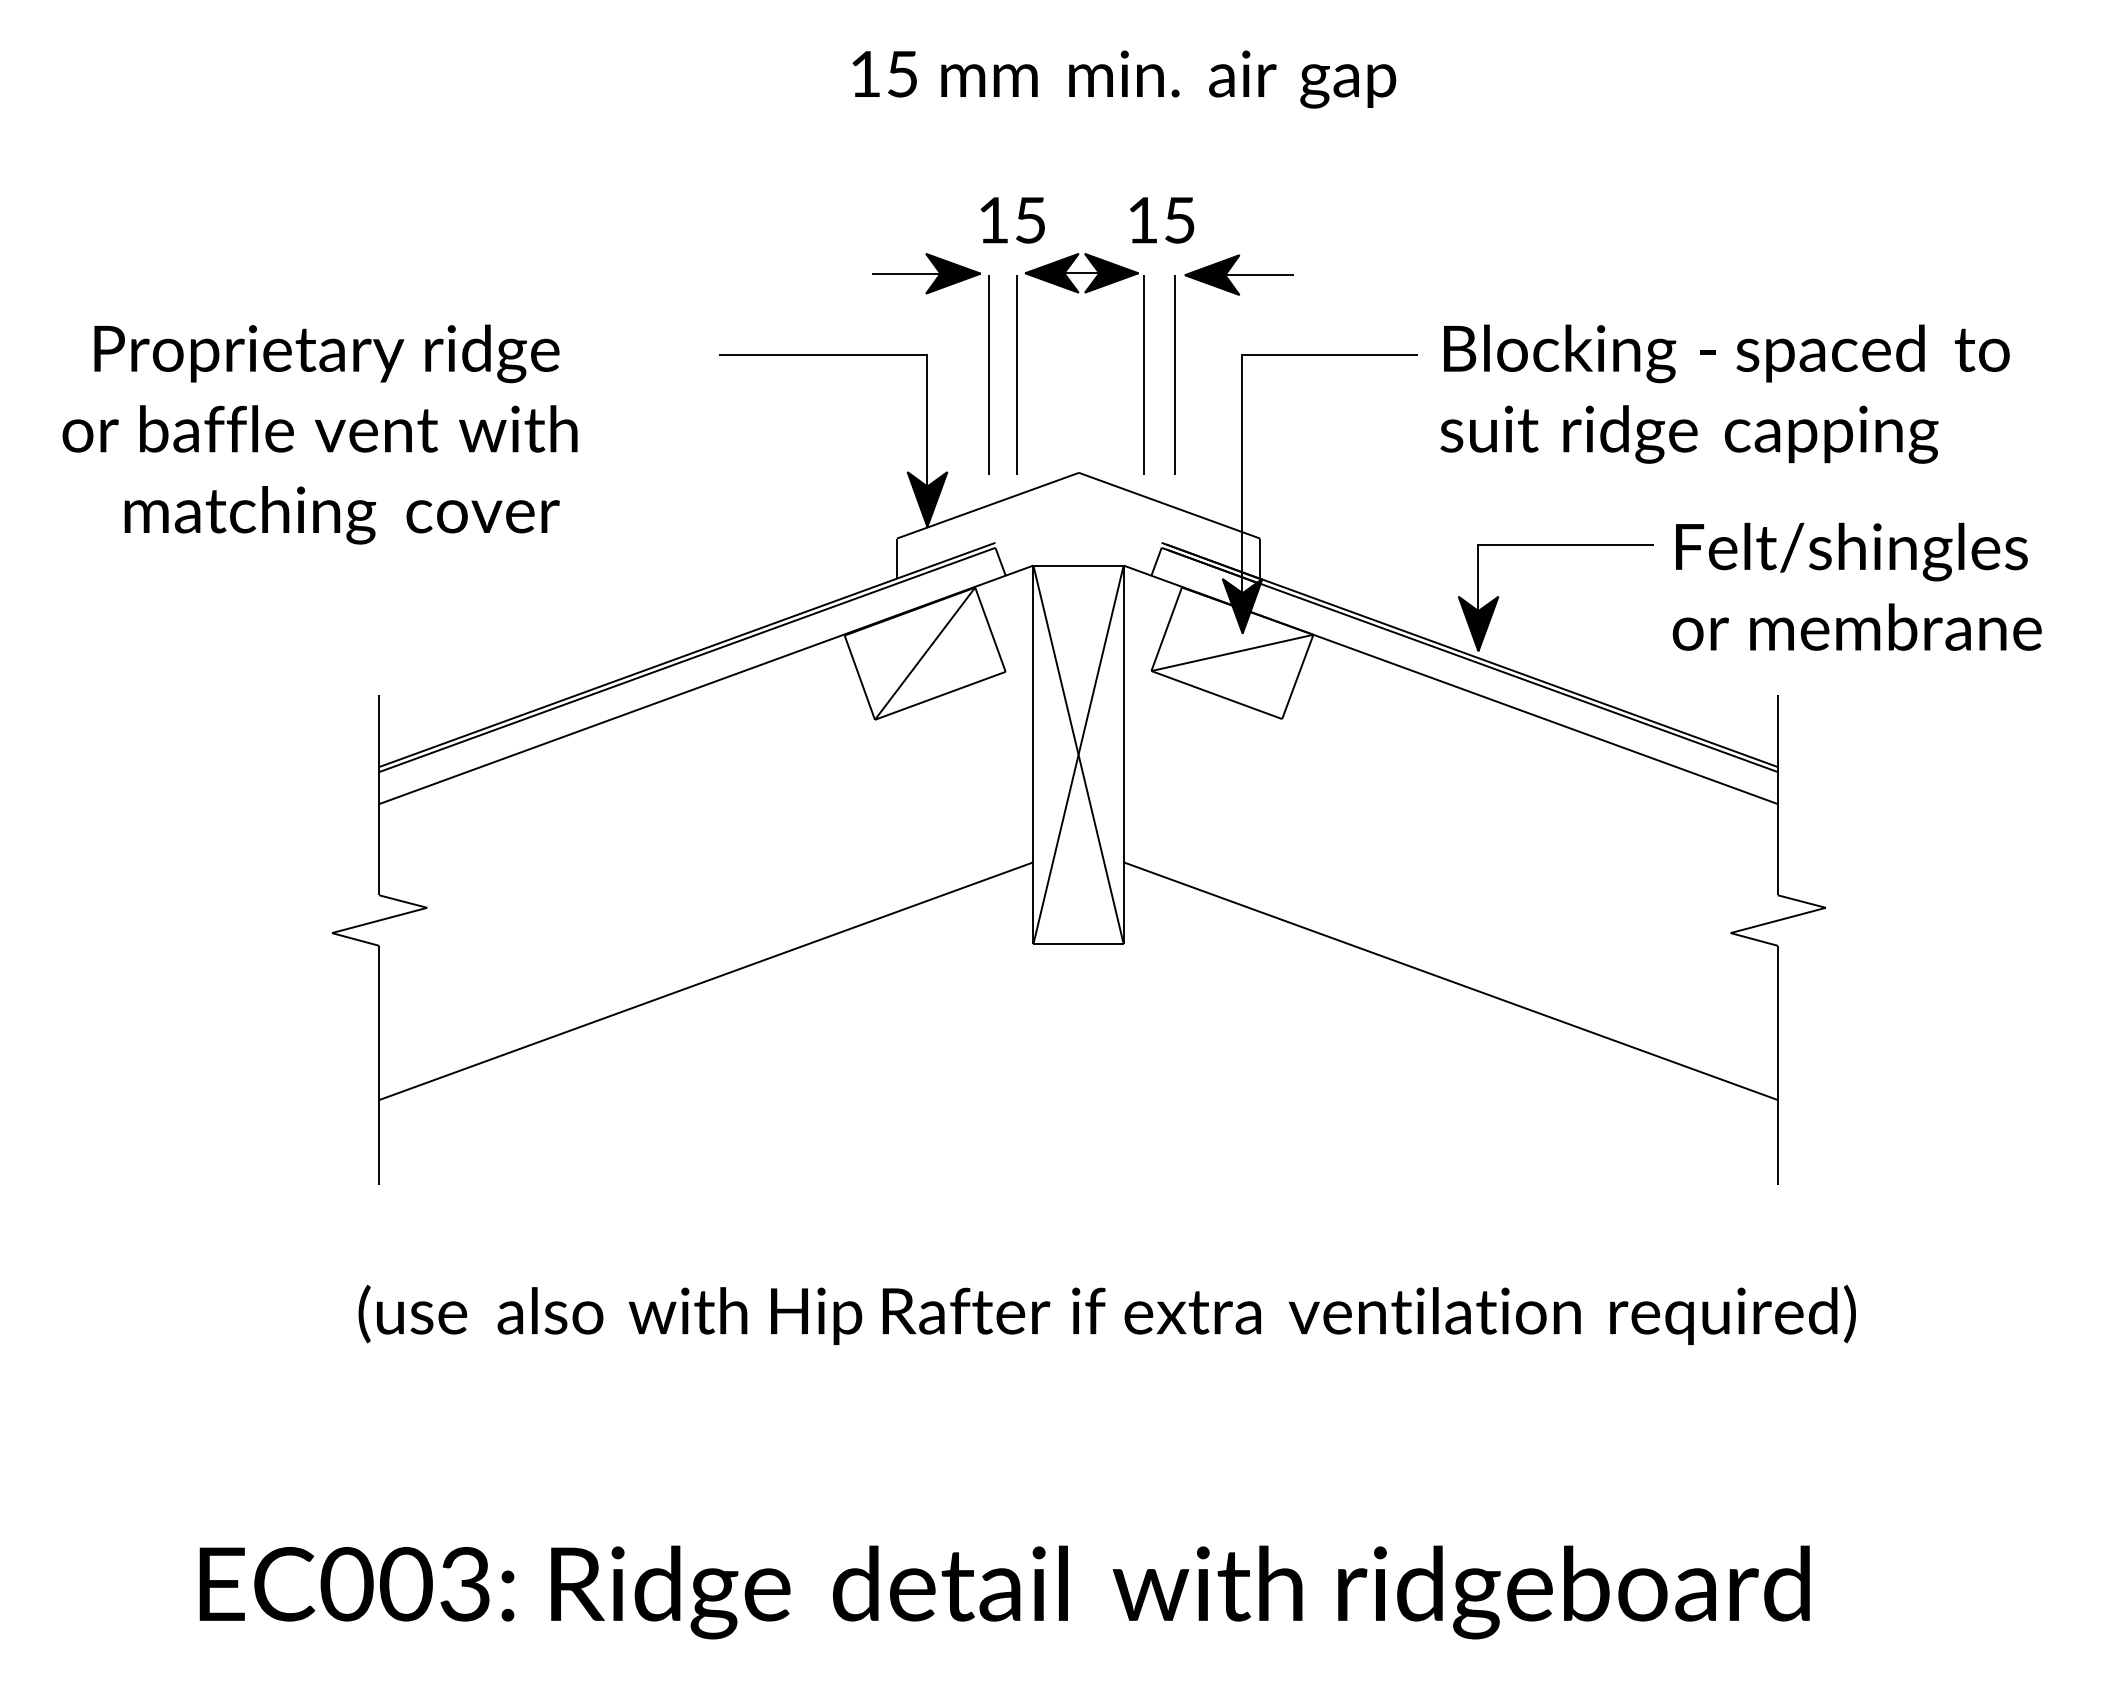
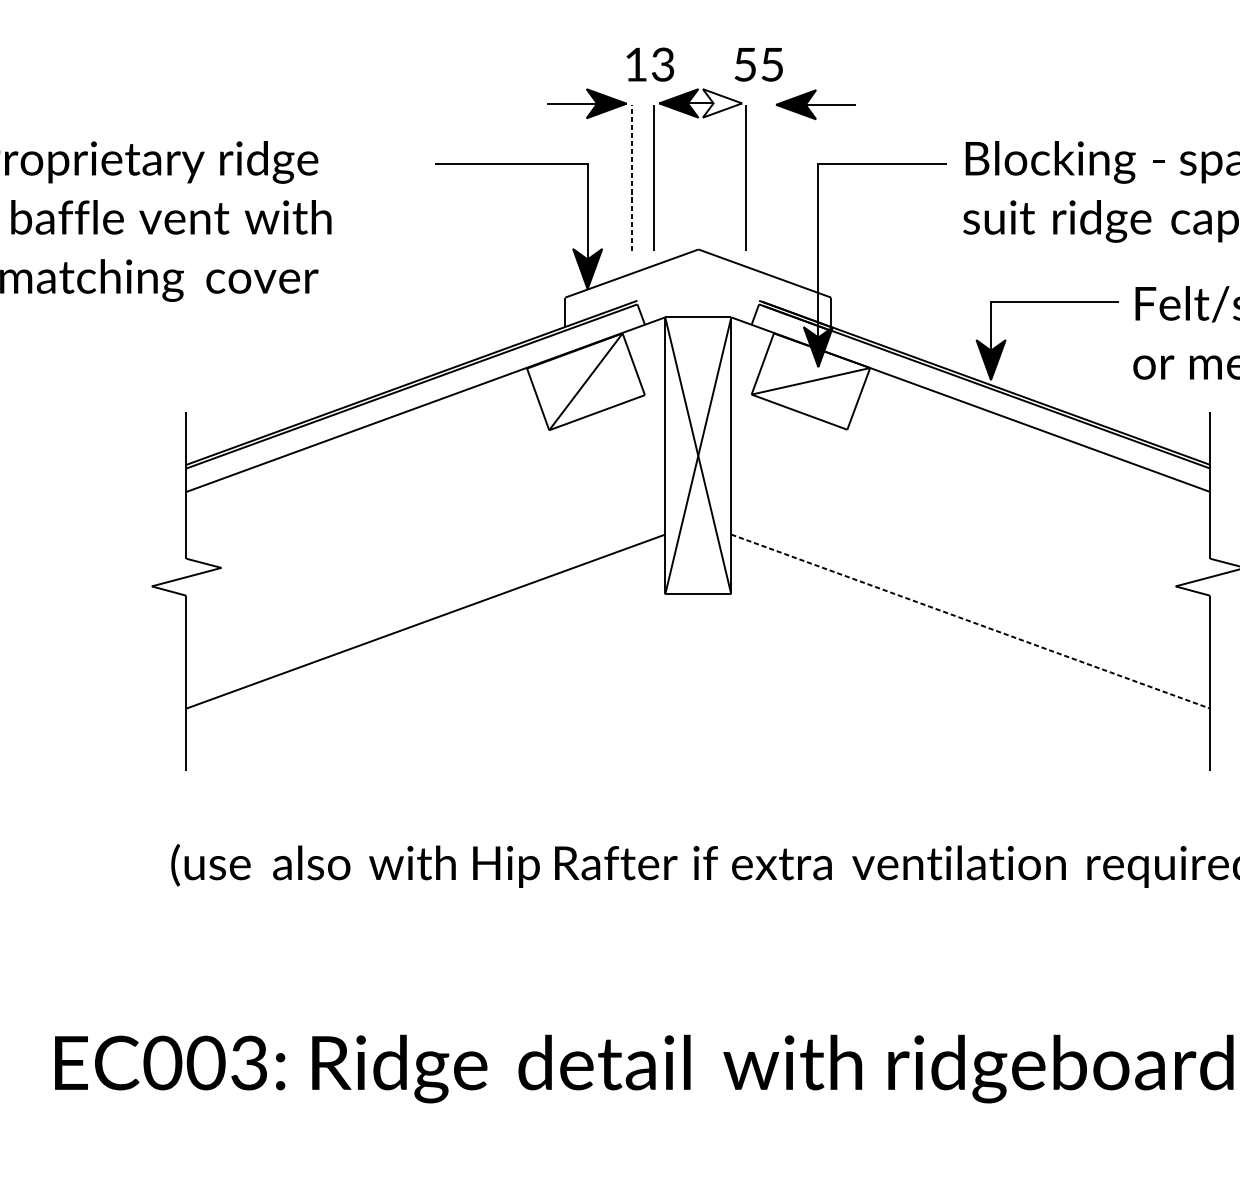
text: (1030, 220) -> (663, 64), 15 -> 13
text: (1142, 220) -> (745, 64), 15 -> 55
fill: (1111, 272) -> (722, 102), removed
line: (988, 374) -> (632, 177), solid -> dashed
line: (1174, 374) -> (768, 177), removed
line: (1451, 981) -> (971, 621), solid -> dashed

